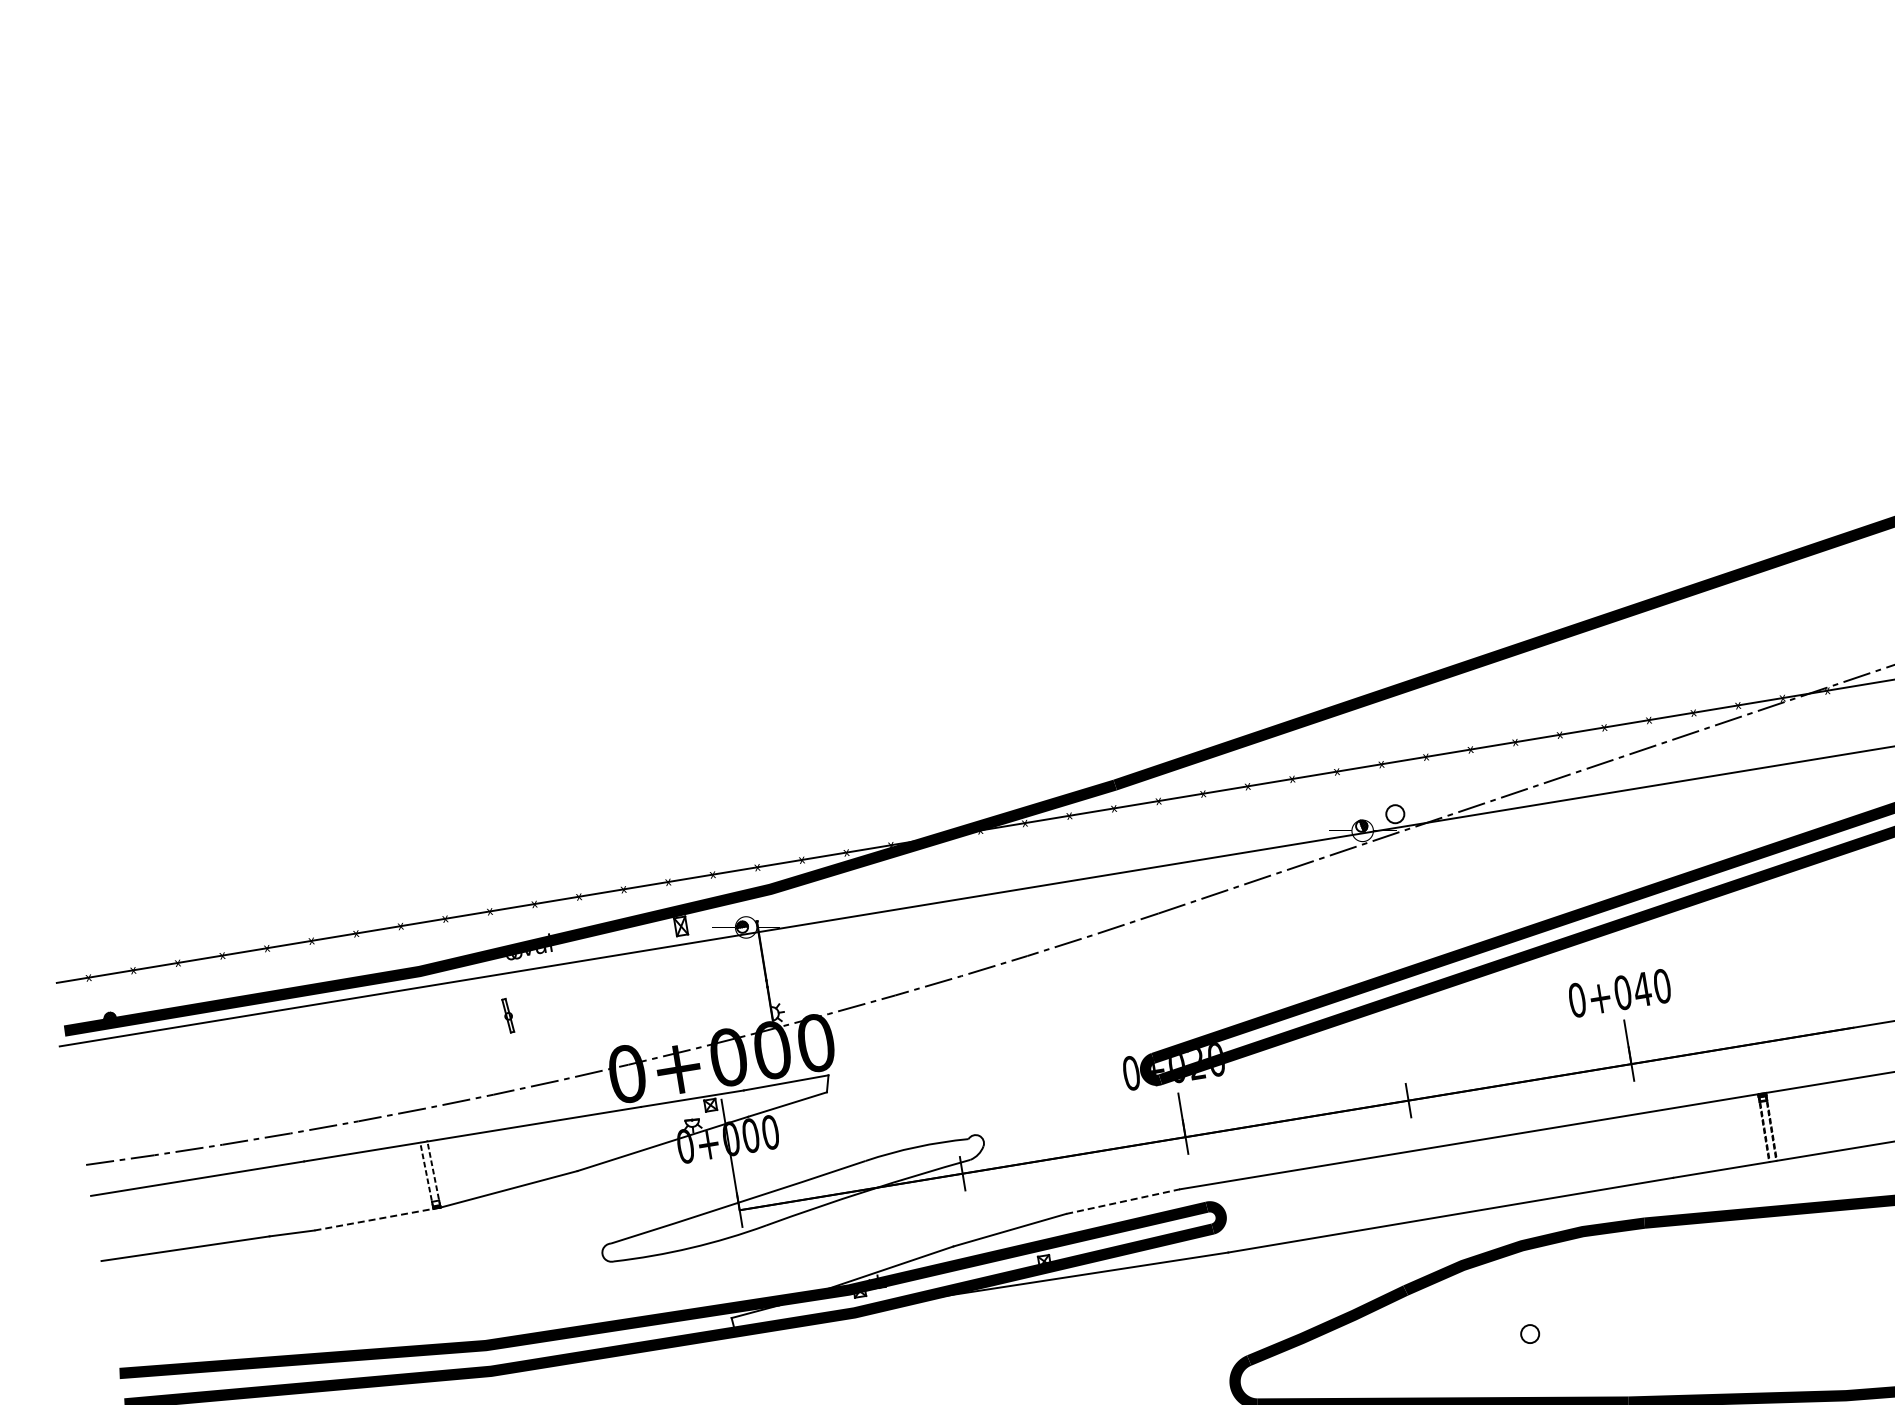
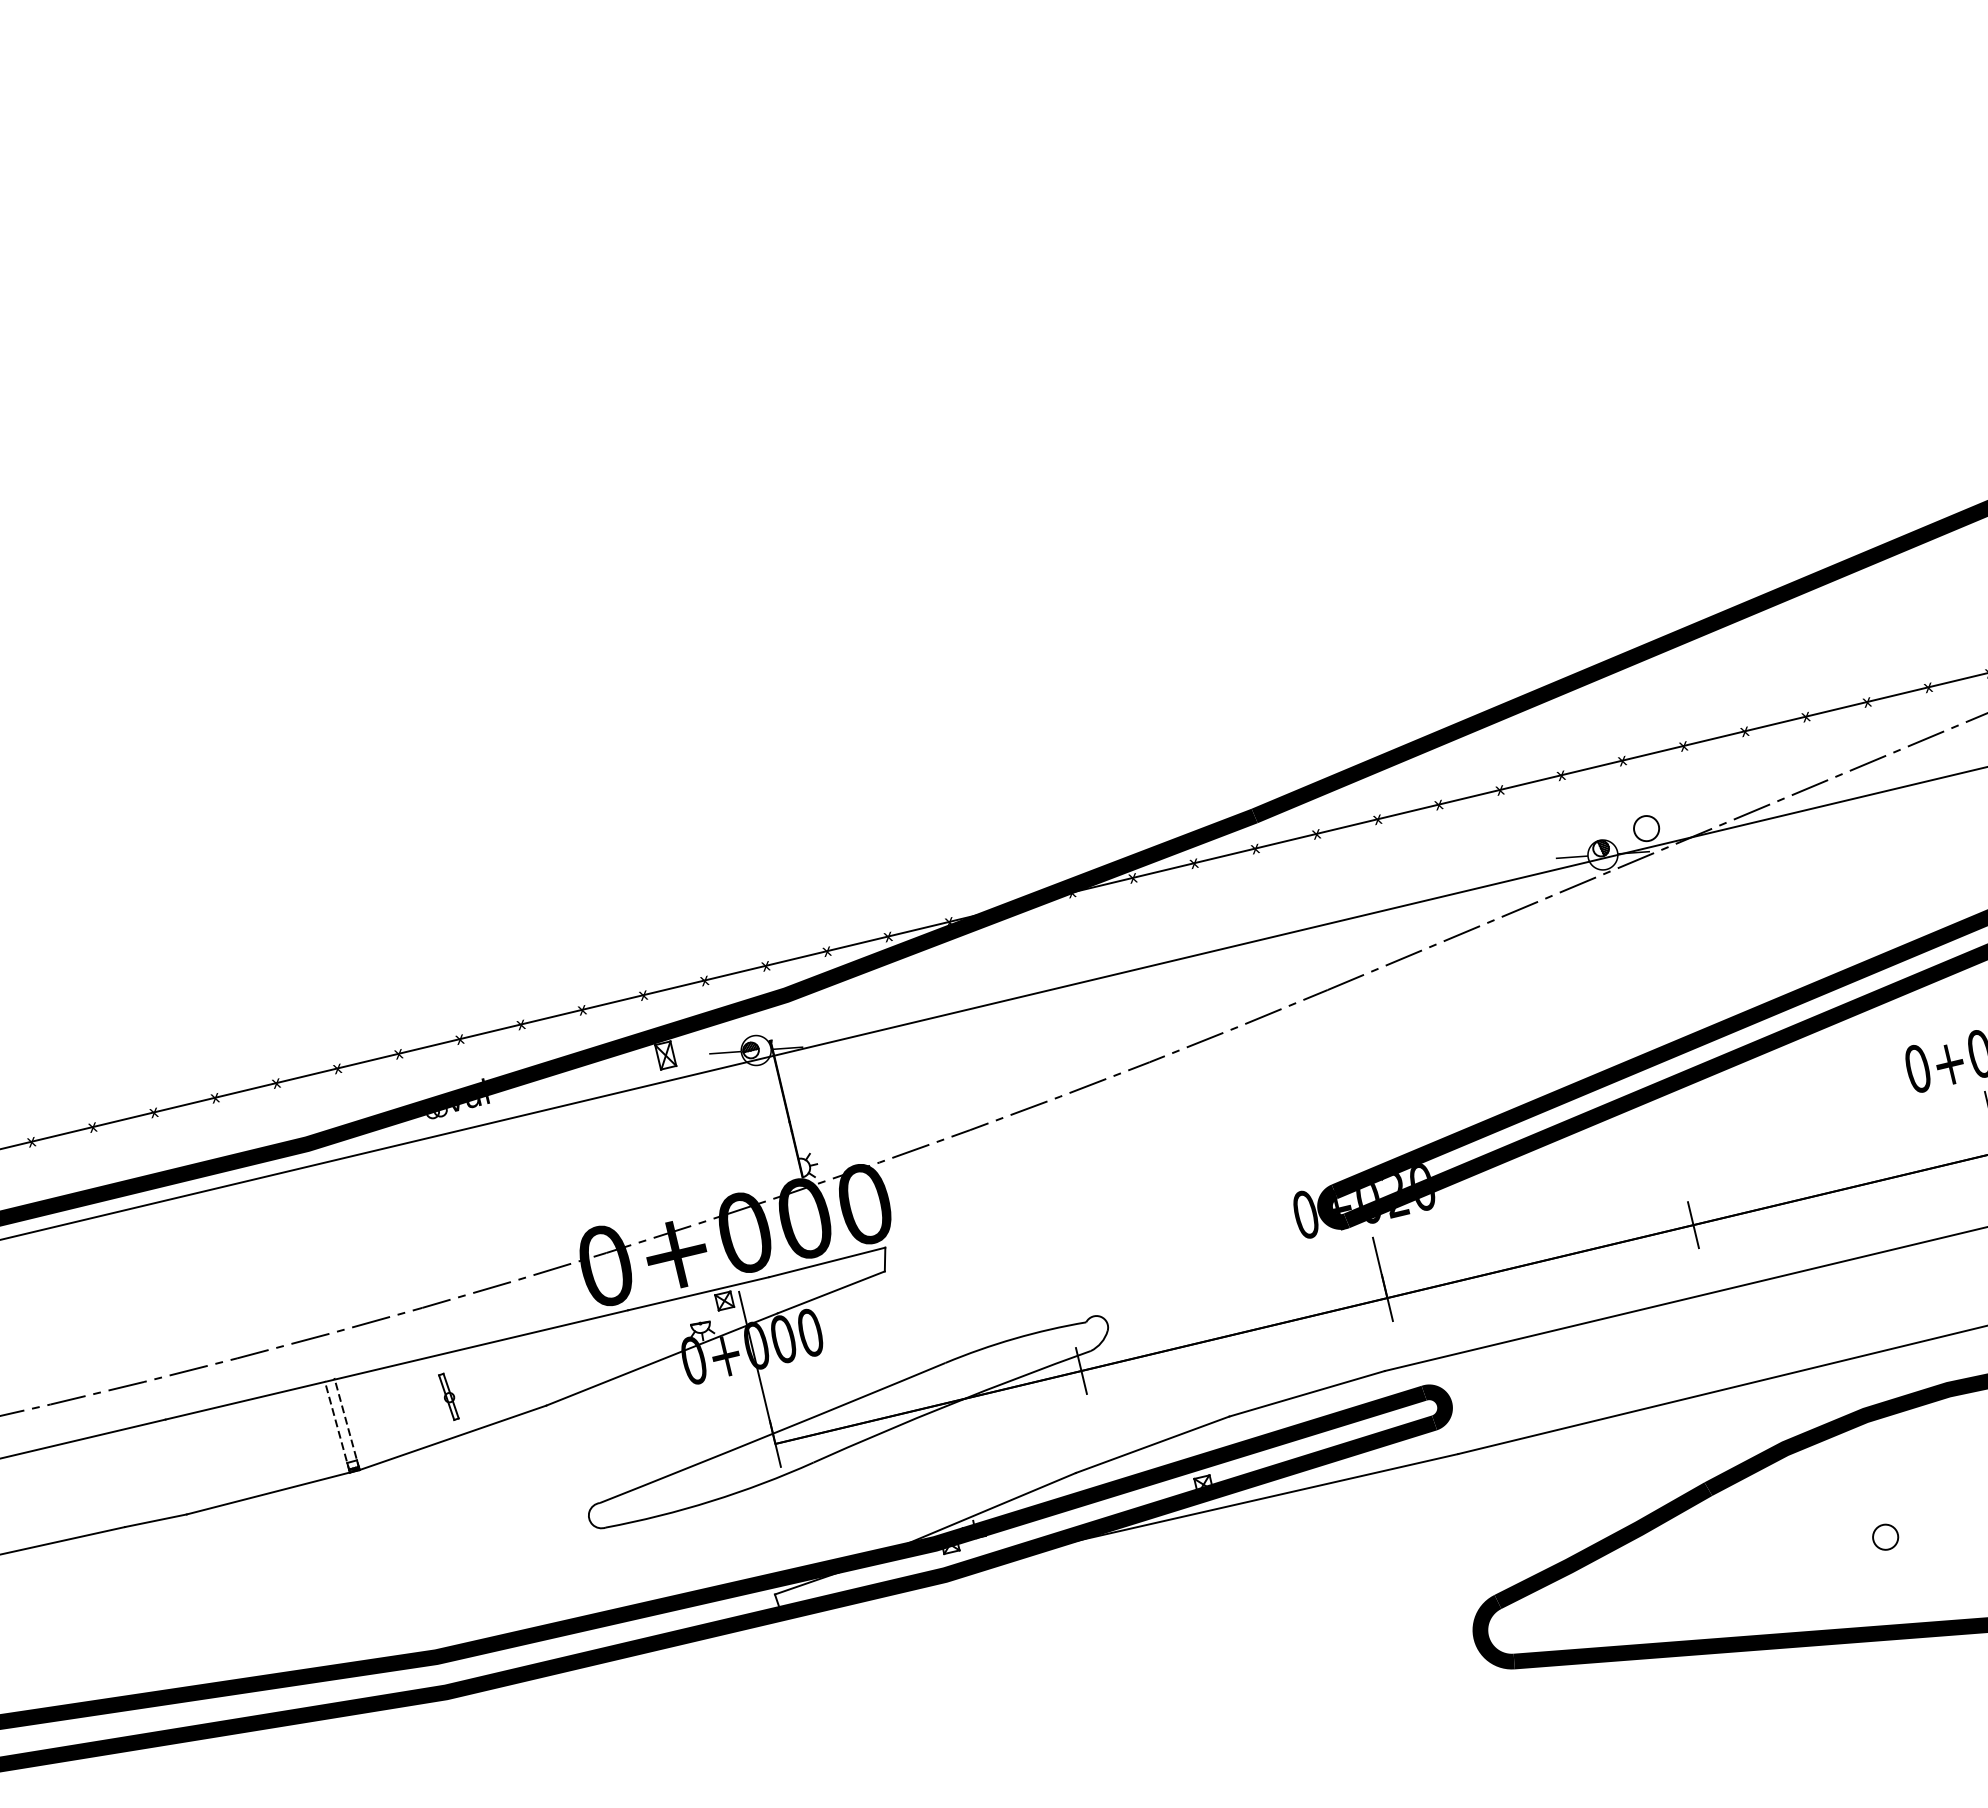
part: (508, 1015) -> (449, 1396), moved
line: (1123, 1201) -> (1307, 1393), dashed -> solid
line: (378, 1218) -> (274, 1491), dashed -> solid

